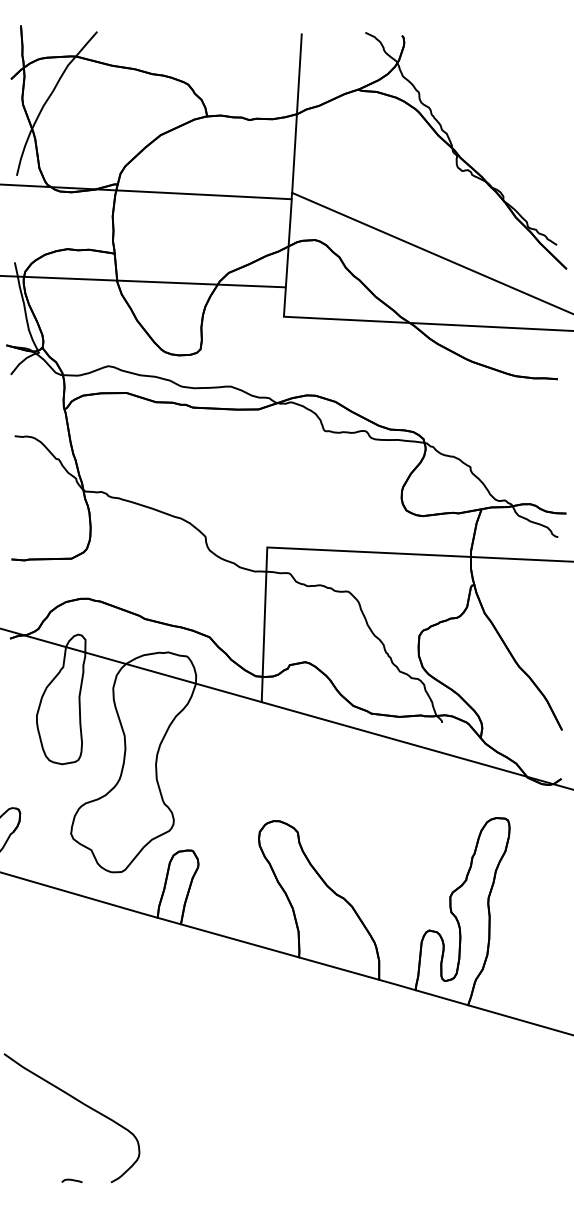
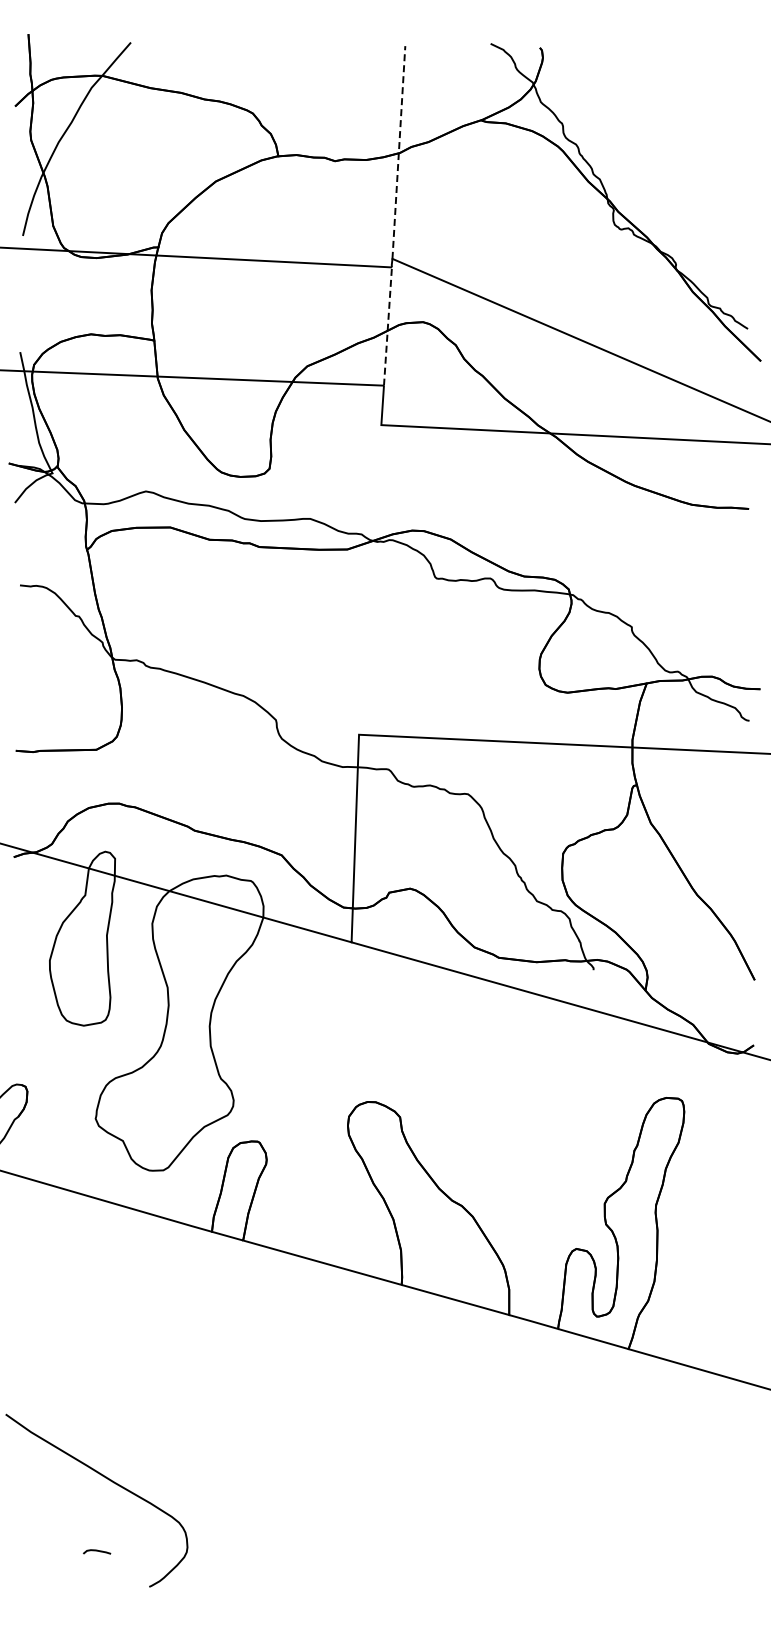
line: (296, 113) -> (398, 152), solid -> dashed
line: (289, 243) -> (388, 326), solid -> dashed
curve: (72, 1180) -> (97, 1551), moved

